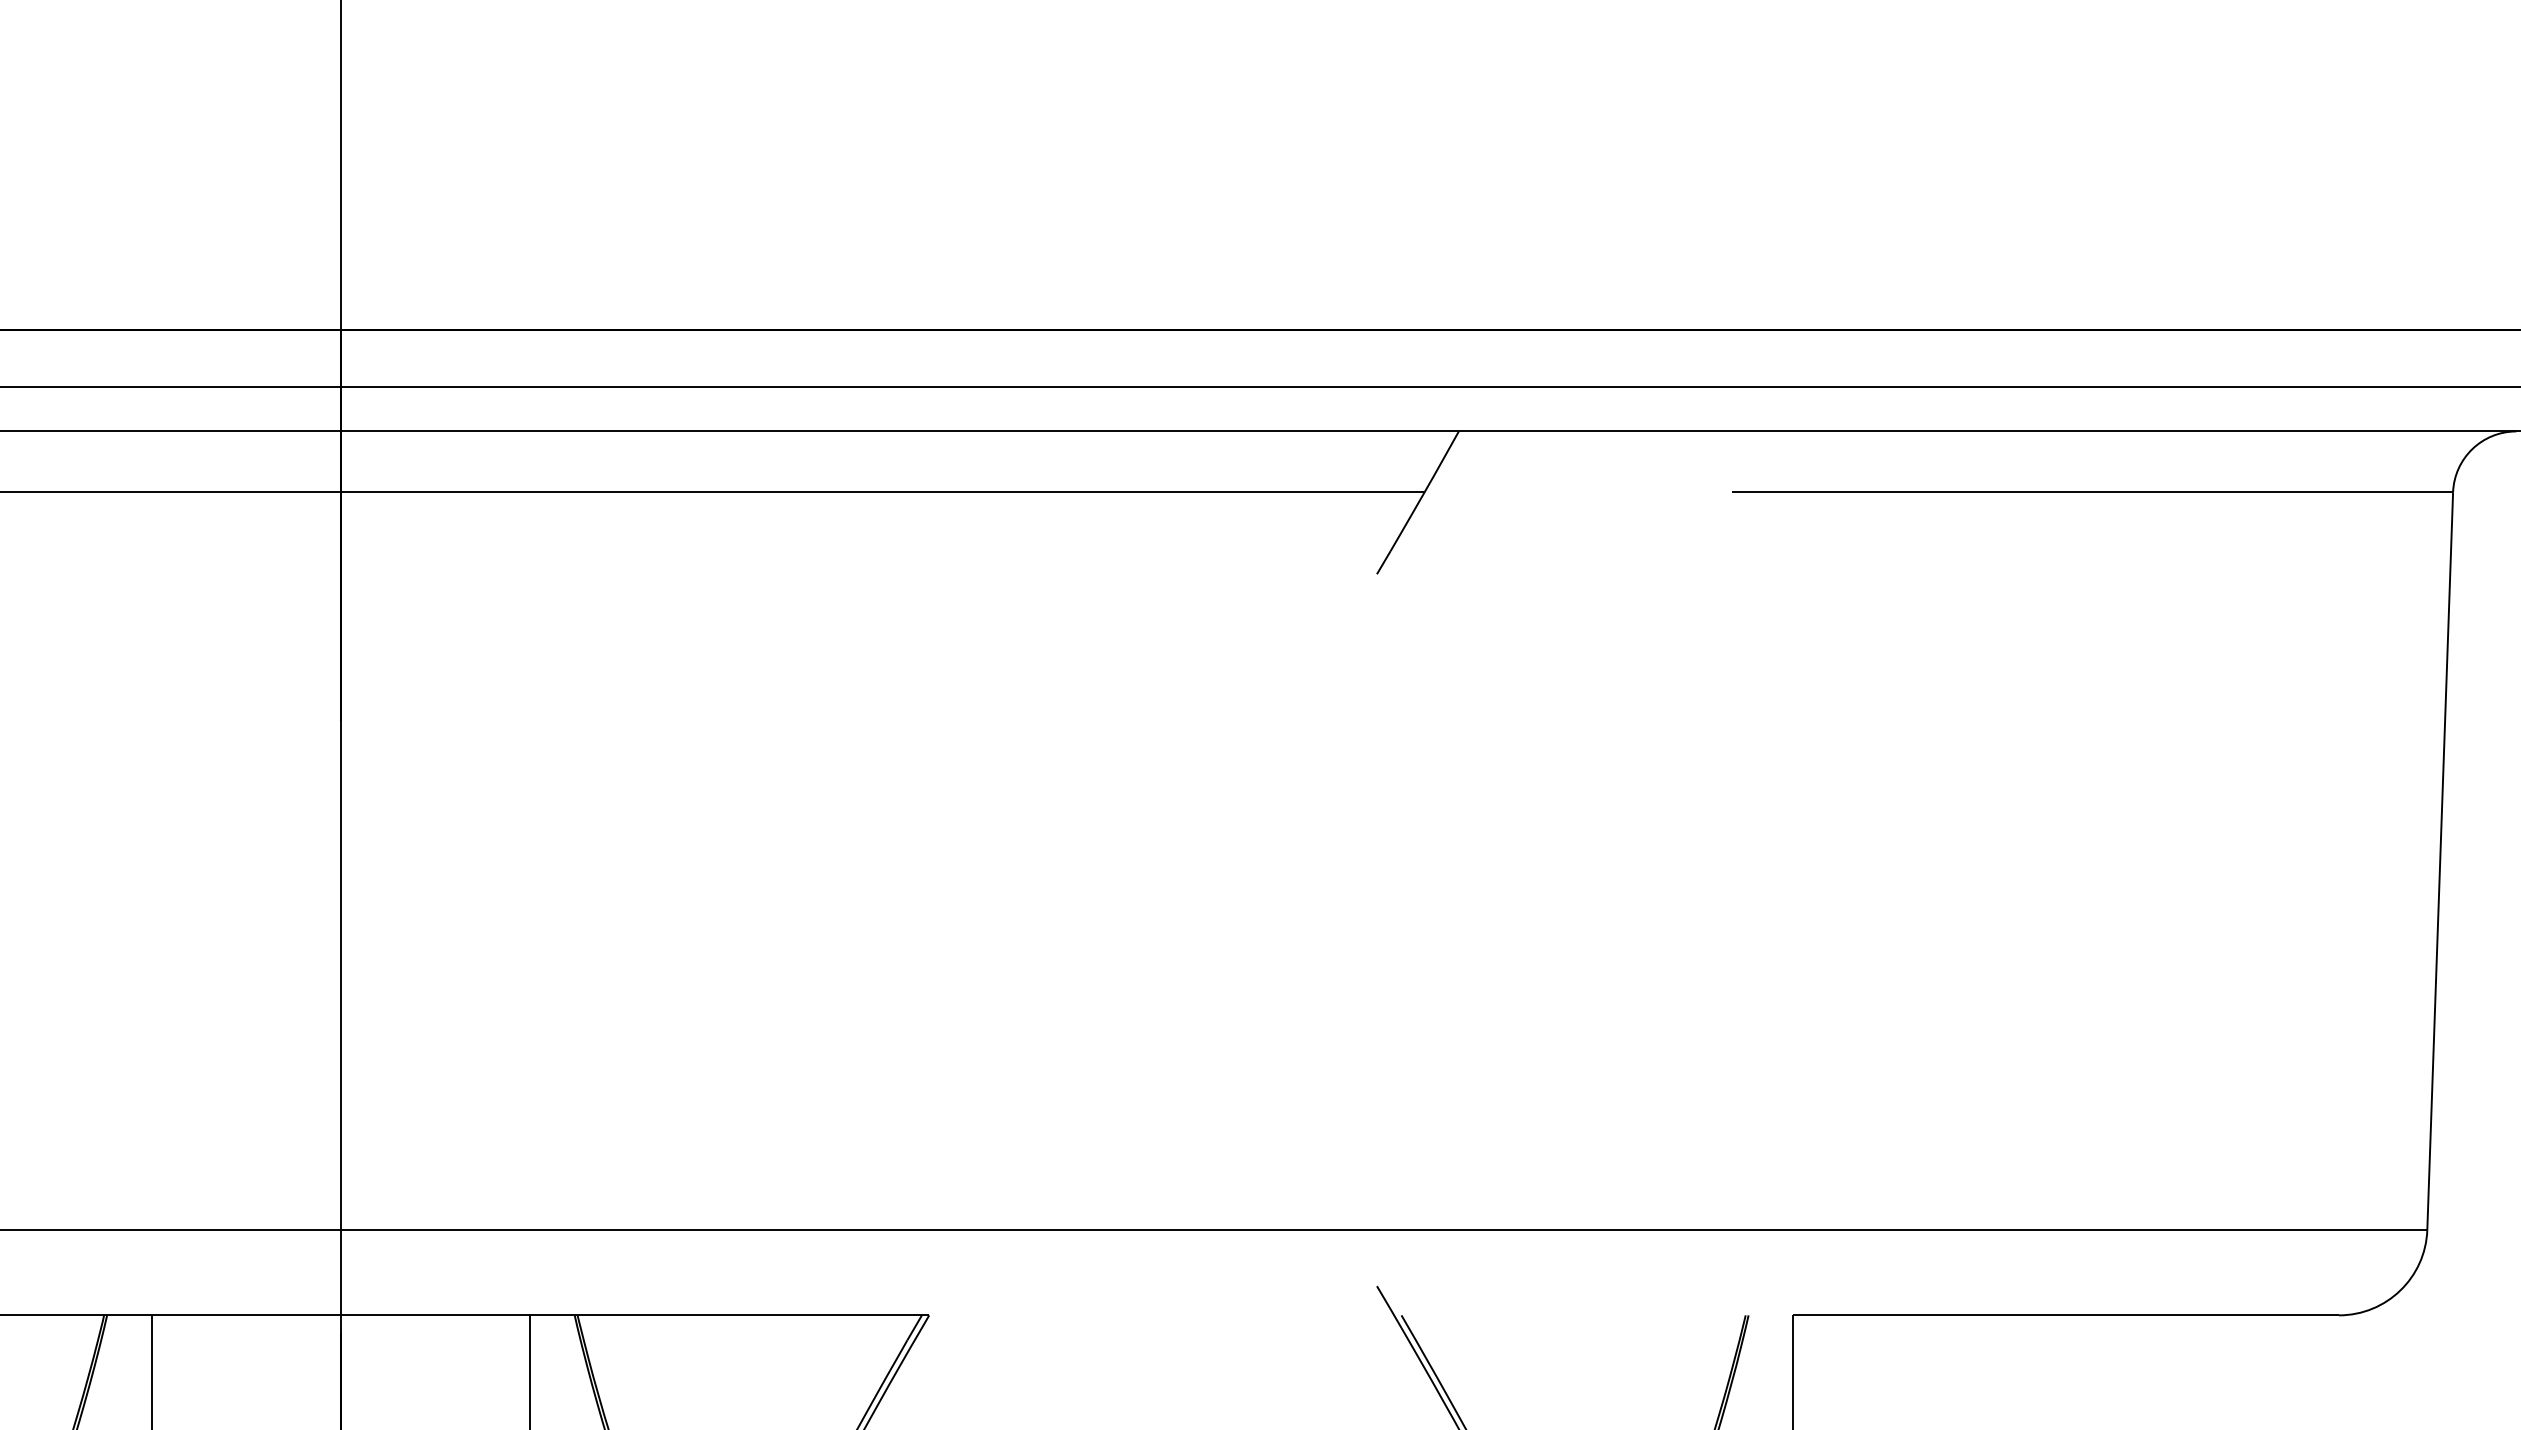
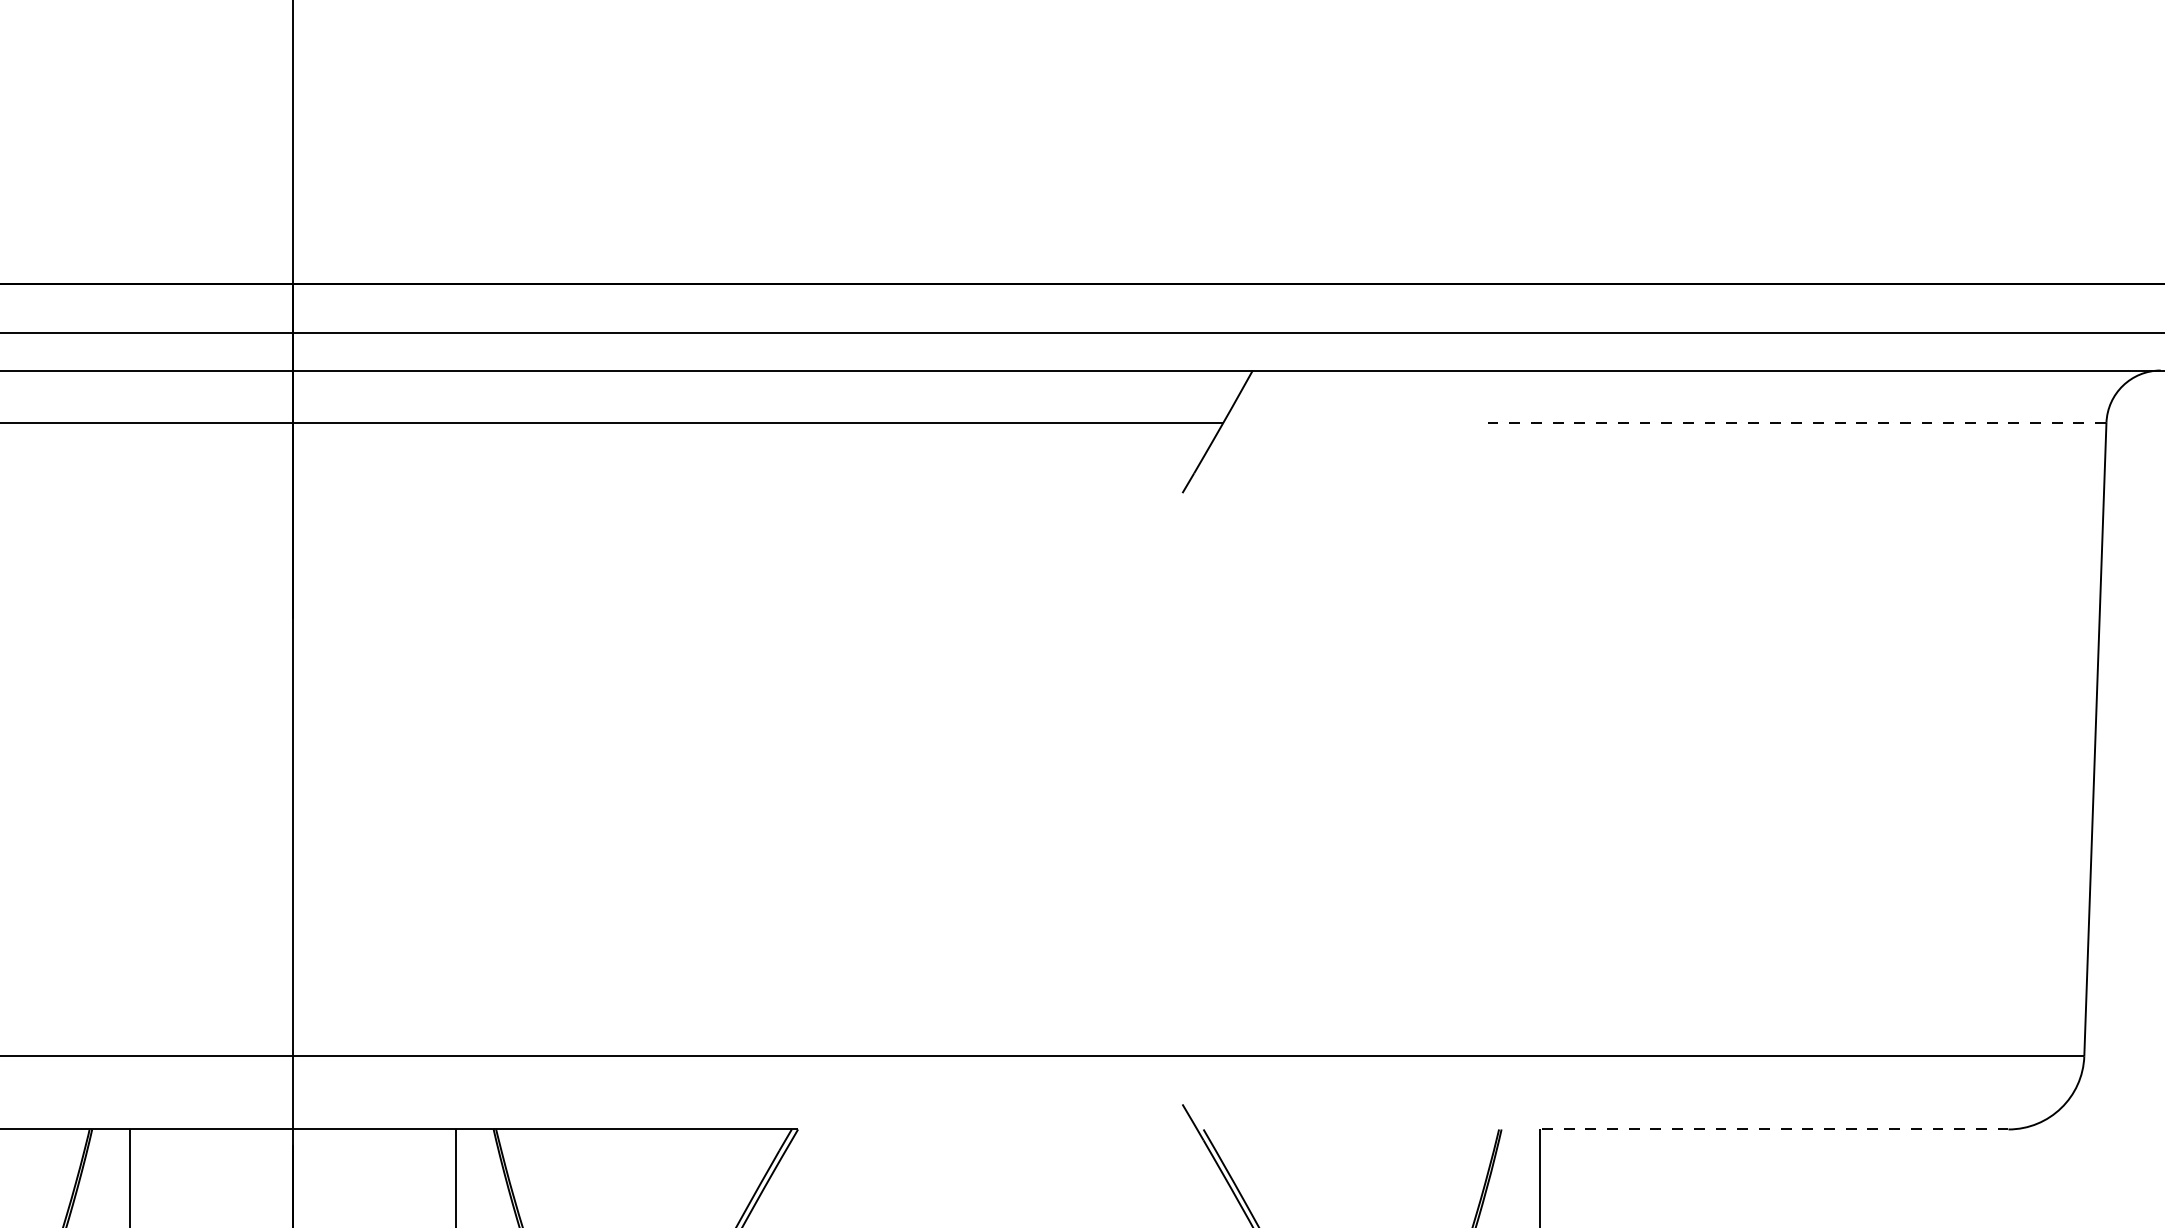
line: (2093, 492) -> (1797, 422), solid -> dashed
line: (2066, 1315) -> (1774, 1129), solid -> dashed

